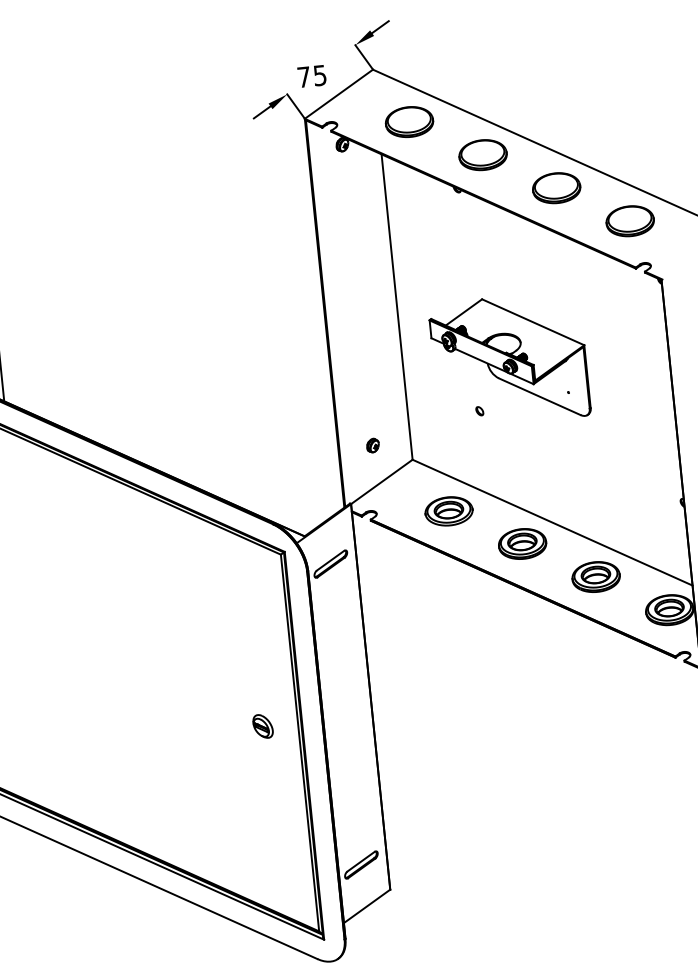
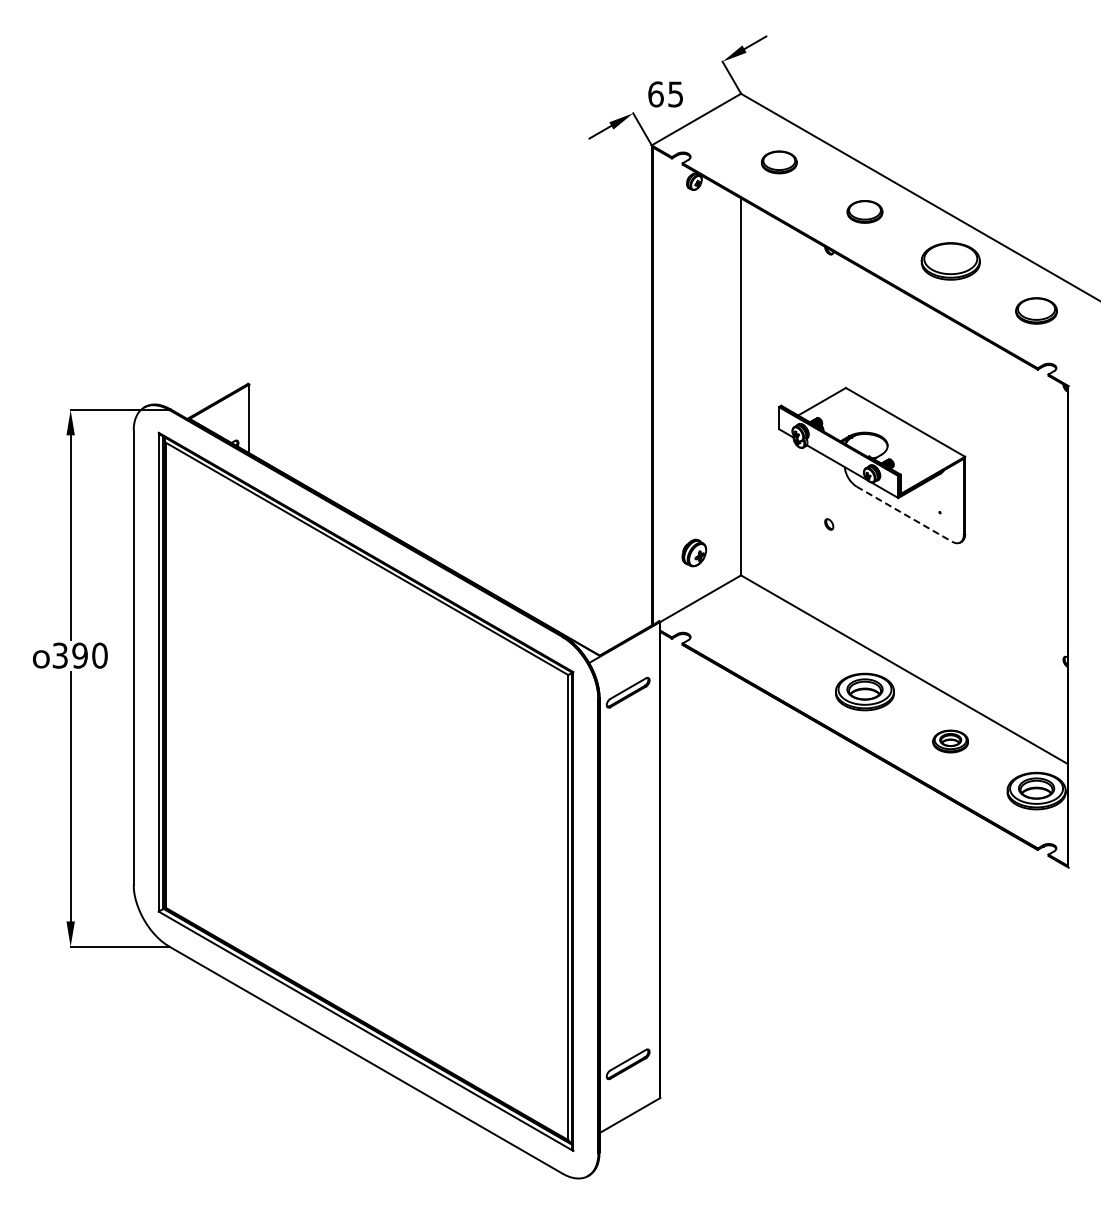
text: (303, 77) -> (655, 94), 75 -> 65
part: (409, 122) -> (779, 162), size x0.6
part: (482, 154) -> (864, 211), size x0.6
part: (630, 220) -> (1036, 310), size x0.7
line: (539, 396) -> (904, 514), solid -> dashed
part: (373, 445) -> (694, 553), size x1.6
part: (449, 510) -> (779, 642), removed
part: (595, 577) -> (950, 741), size x0.6
part: (263, 726) -> (525, 882), removed

